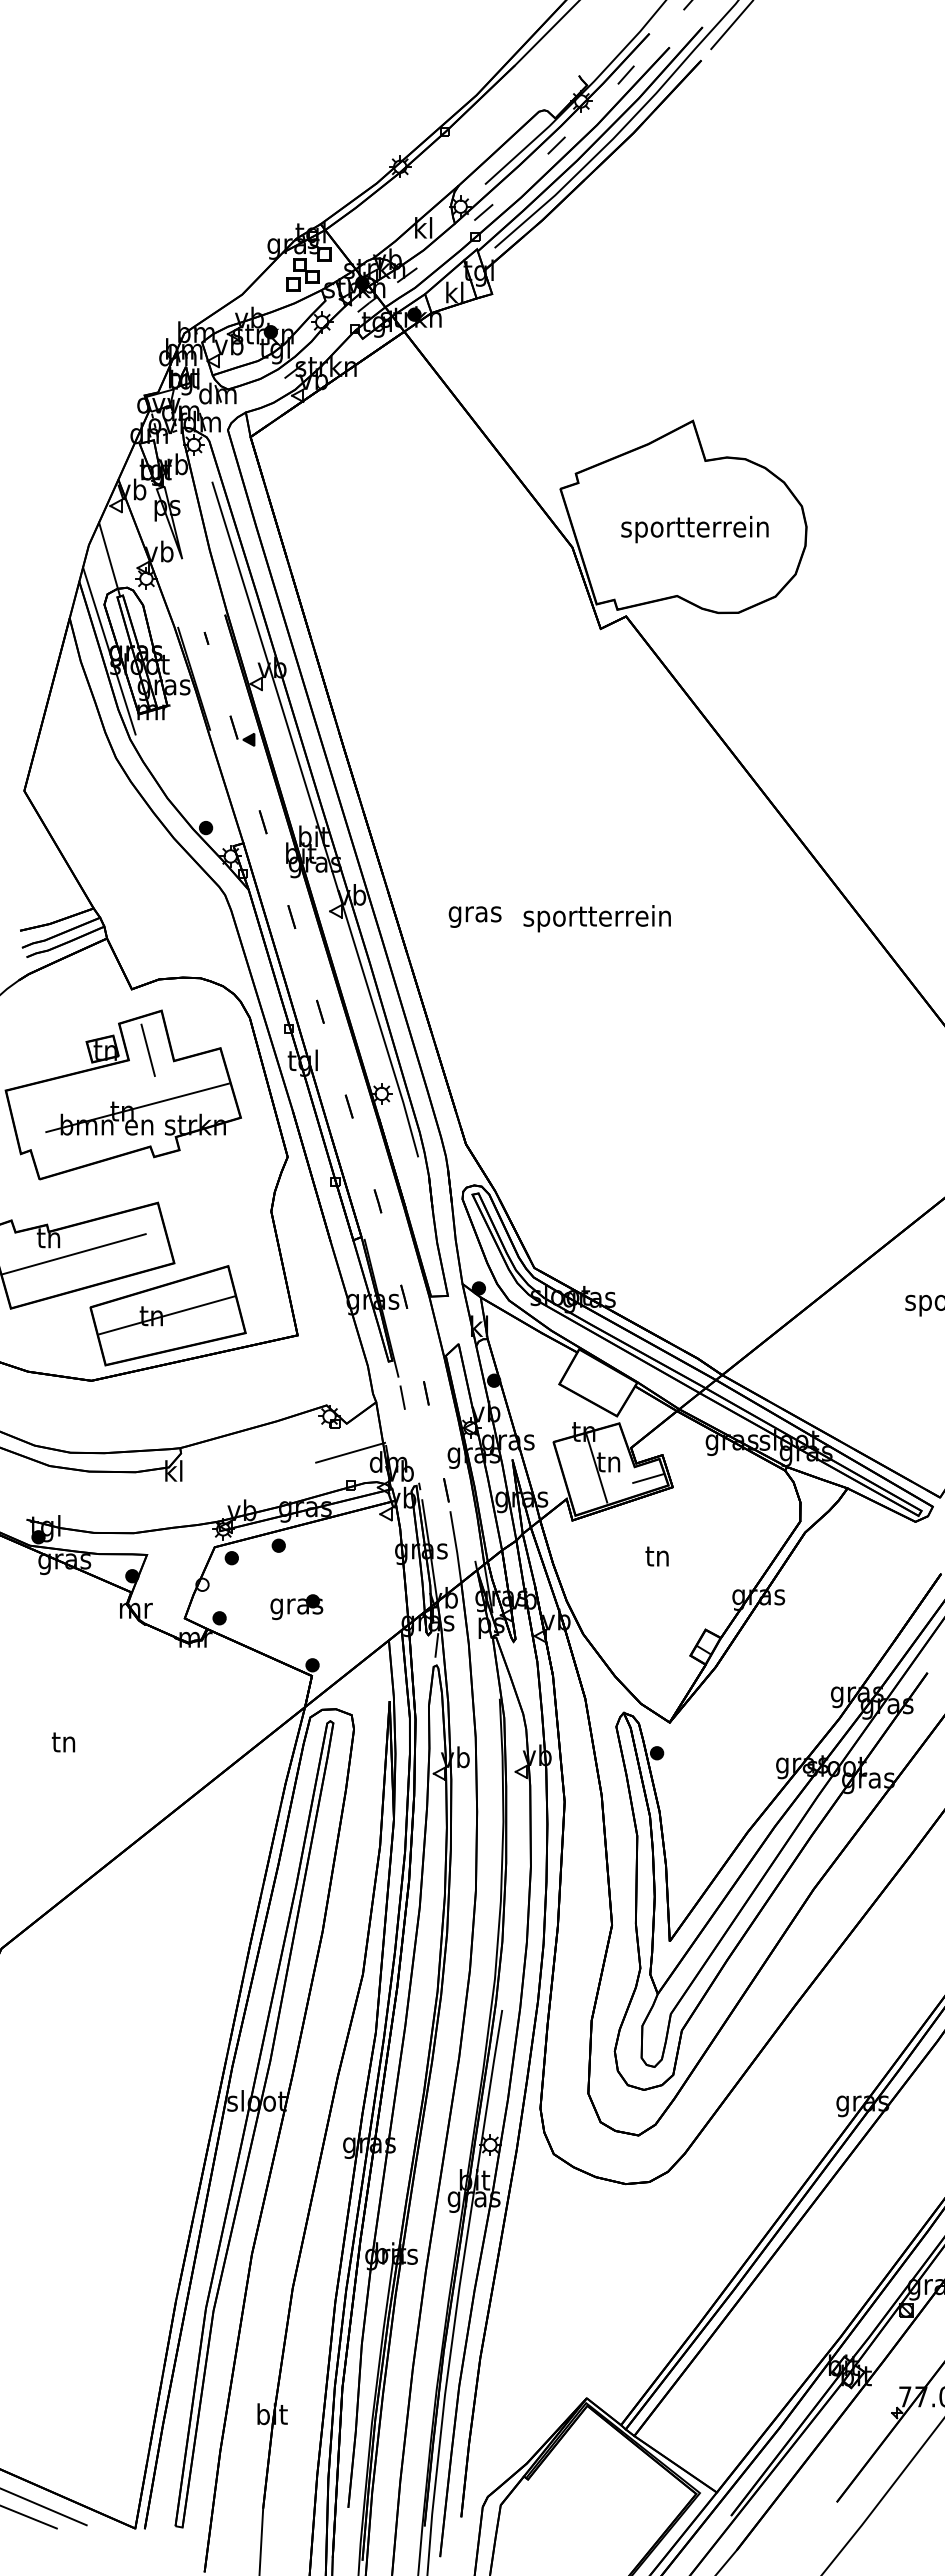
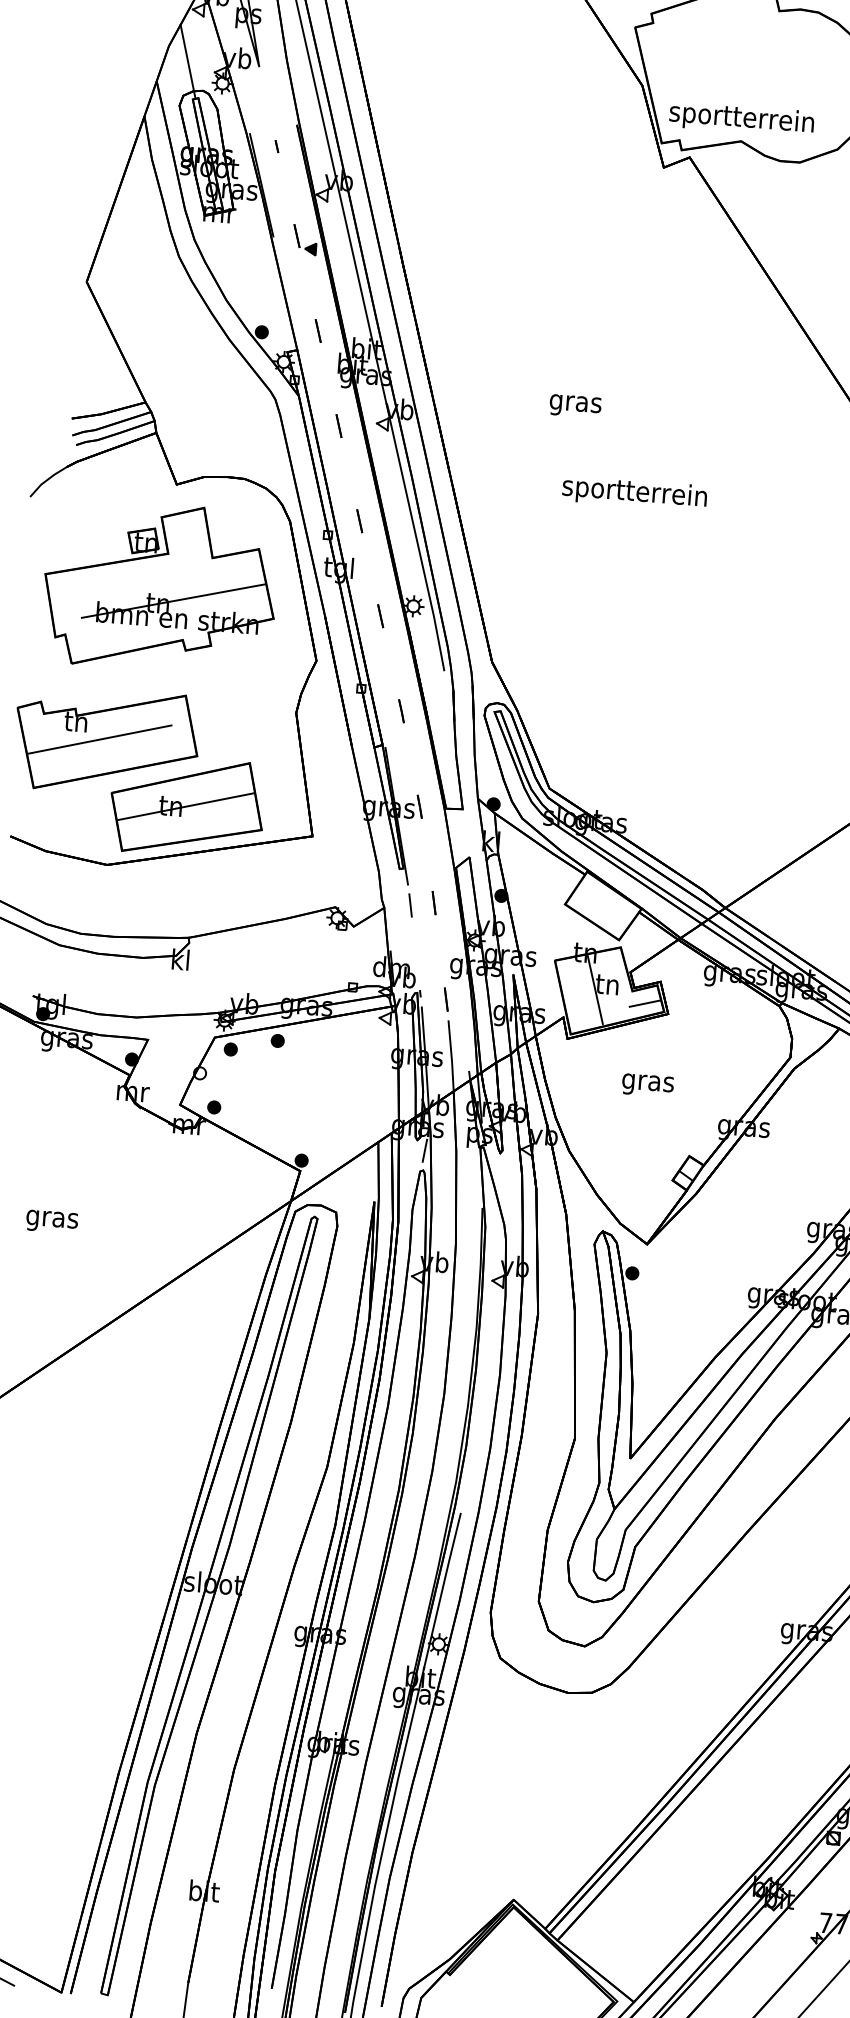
text: (694, 529) -> (741, 119), moved
line: (109, 650) -> (180, 150), removed
text: (474, 916) -> (574, 405), moved
text: (596, 918) -> (634, 493), moved
line: (147, 1049) -> (187, 544), removed
line: (350, 1452) -> (355, 955), removed
text: (657, 1559) -> (647, 1083), tn -> gras
part: (296, 1607) -> (290, 1102), removed
text: (64, 1745) -> (52, 1220), tn -> gras

